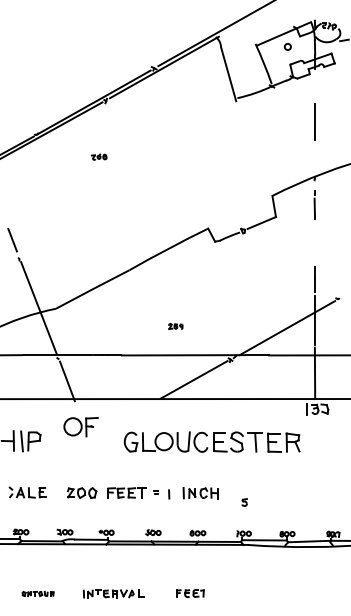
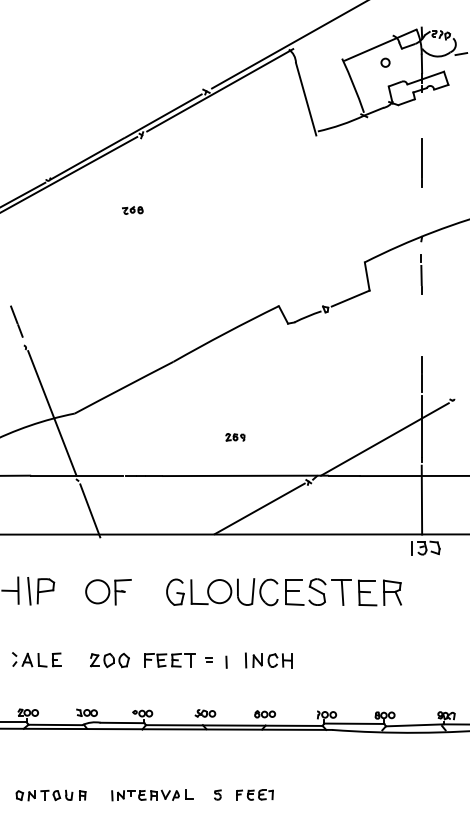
part: (80, 427) -> (107, 592), moved
part: (244, 502) -> (217, 794), moved
part: (37, 593) -> (50, 794), size x1.67

